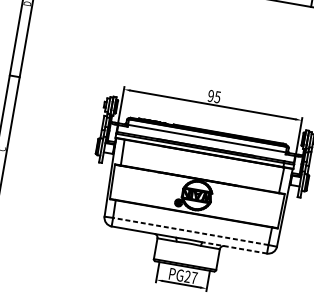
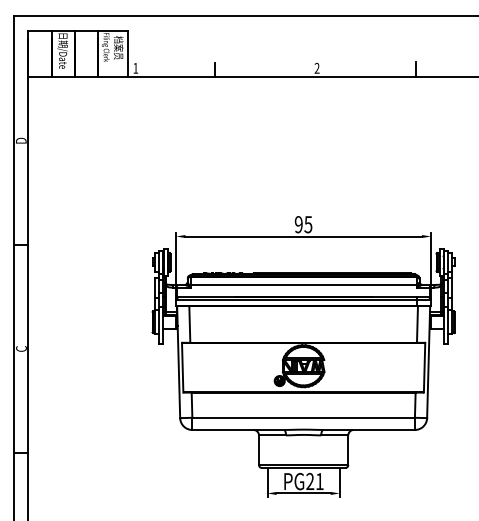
line: (190, 231) -> (303, 417), dashed -> solid
line: (235, 247) -> (369, 429), dashed -> solid
text: (194, 277) -> (319, 481), PG27 -> PG21

